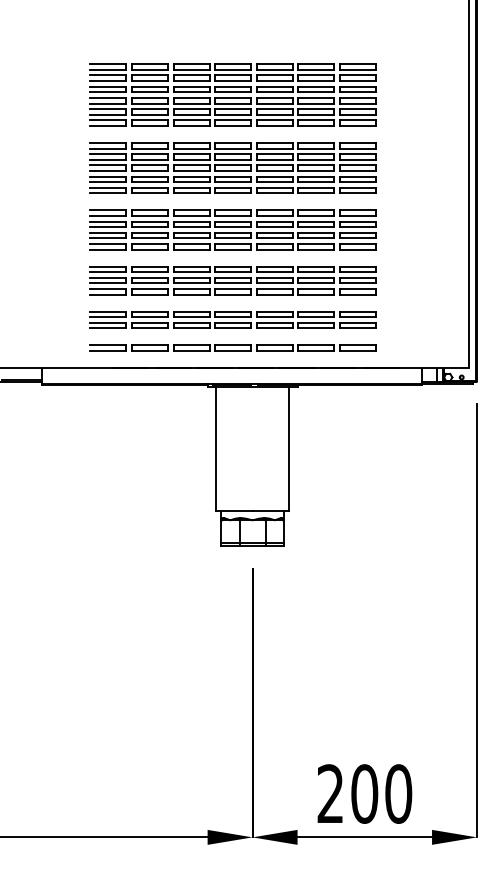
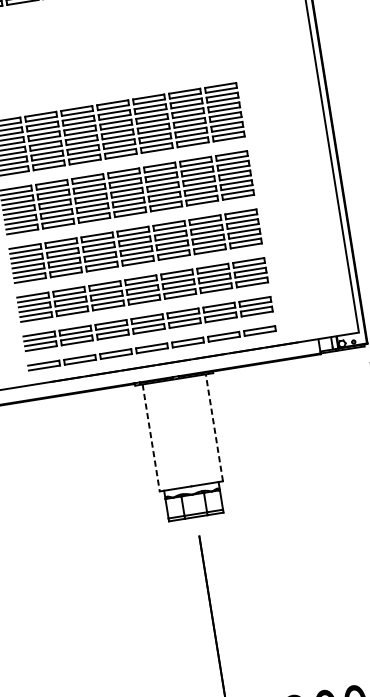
line: (216, 448) -> (151, 437), solid -> dashed
line: (289, 448) -> (214, 427), solid -> dashed

